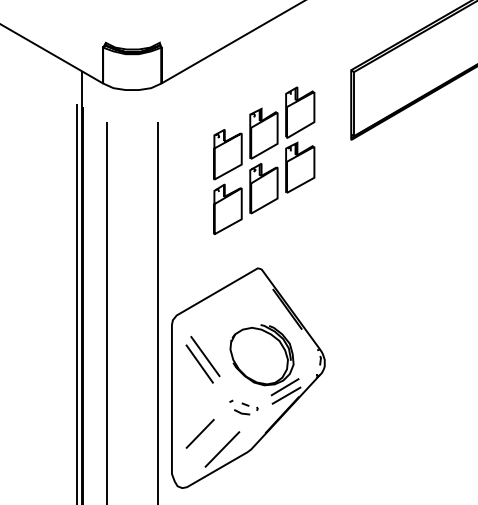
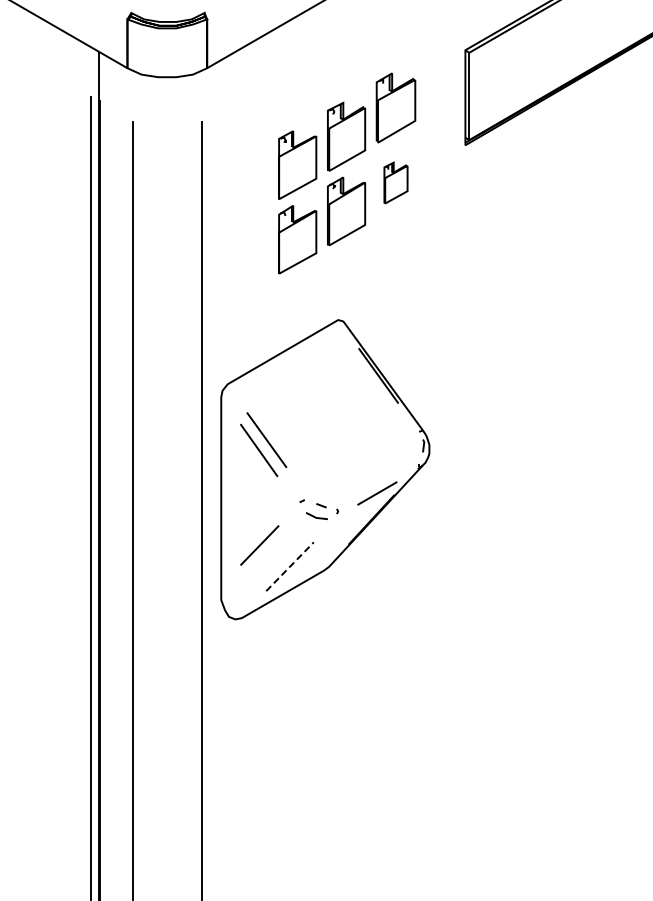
part: (299, 167) -> (395, 182), size x0.6
part: (264, 359) -> (347, 444), removed
line: (222, 449) -> (290, 566), solid -> dashed

